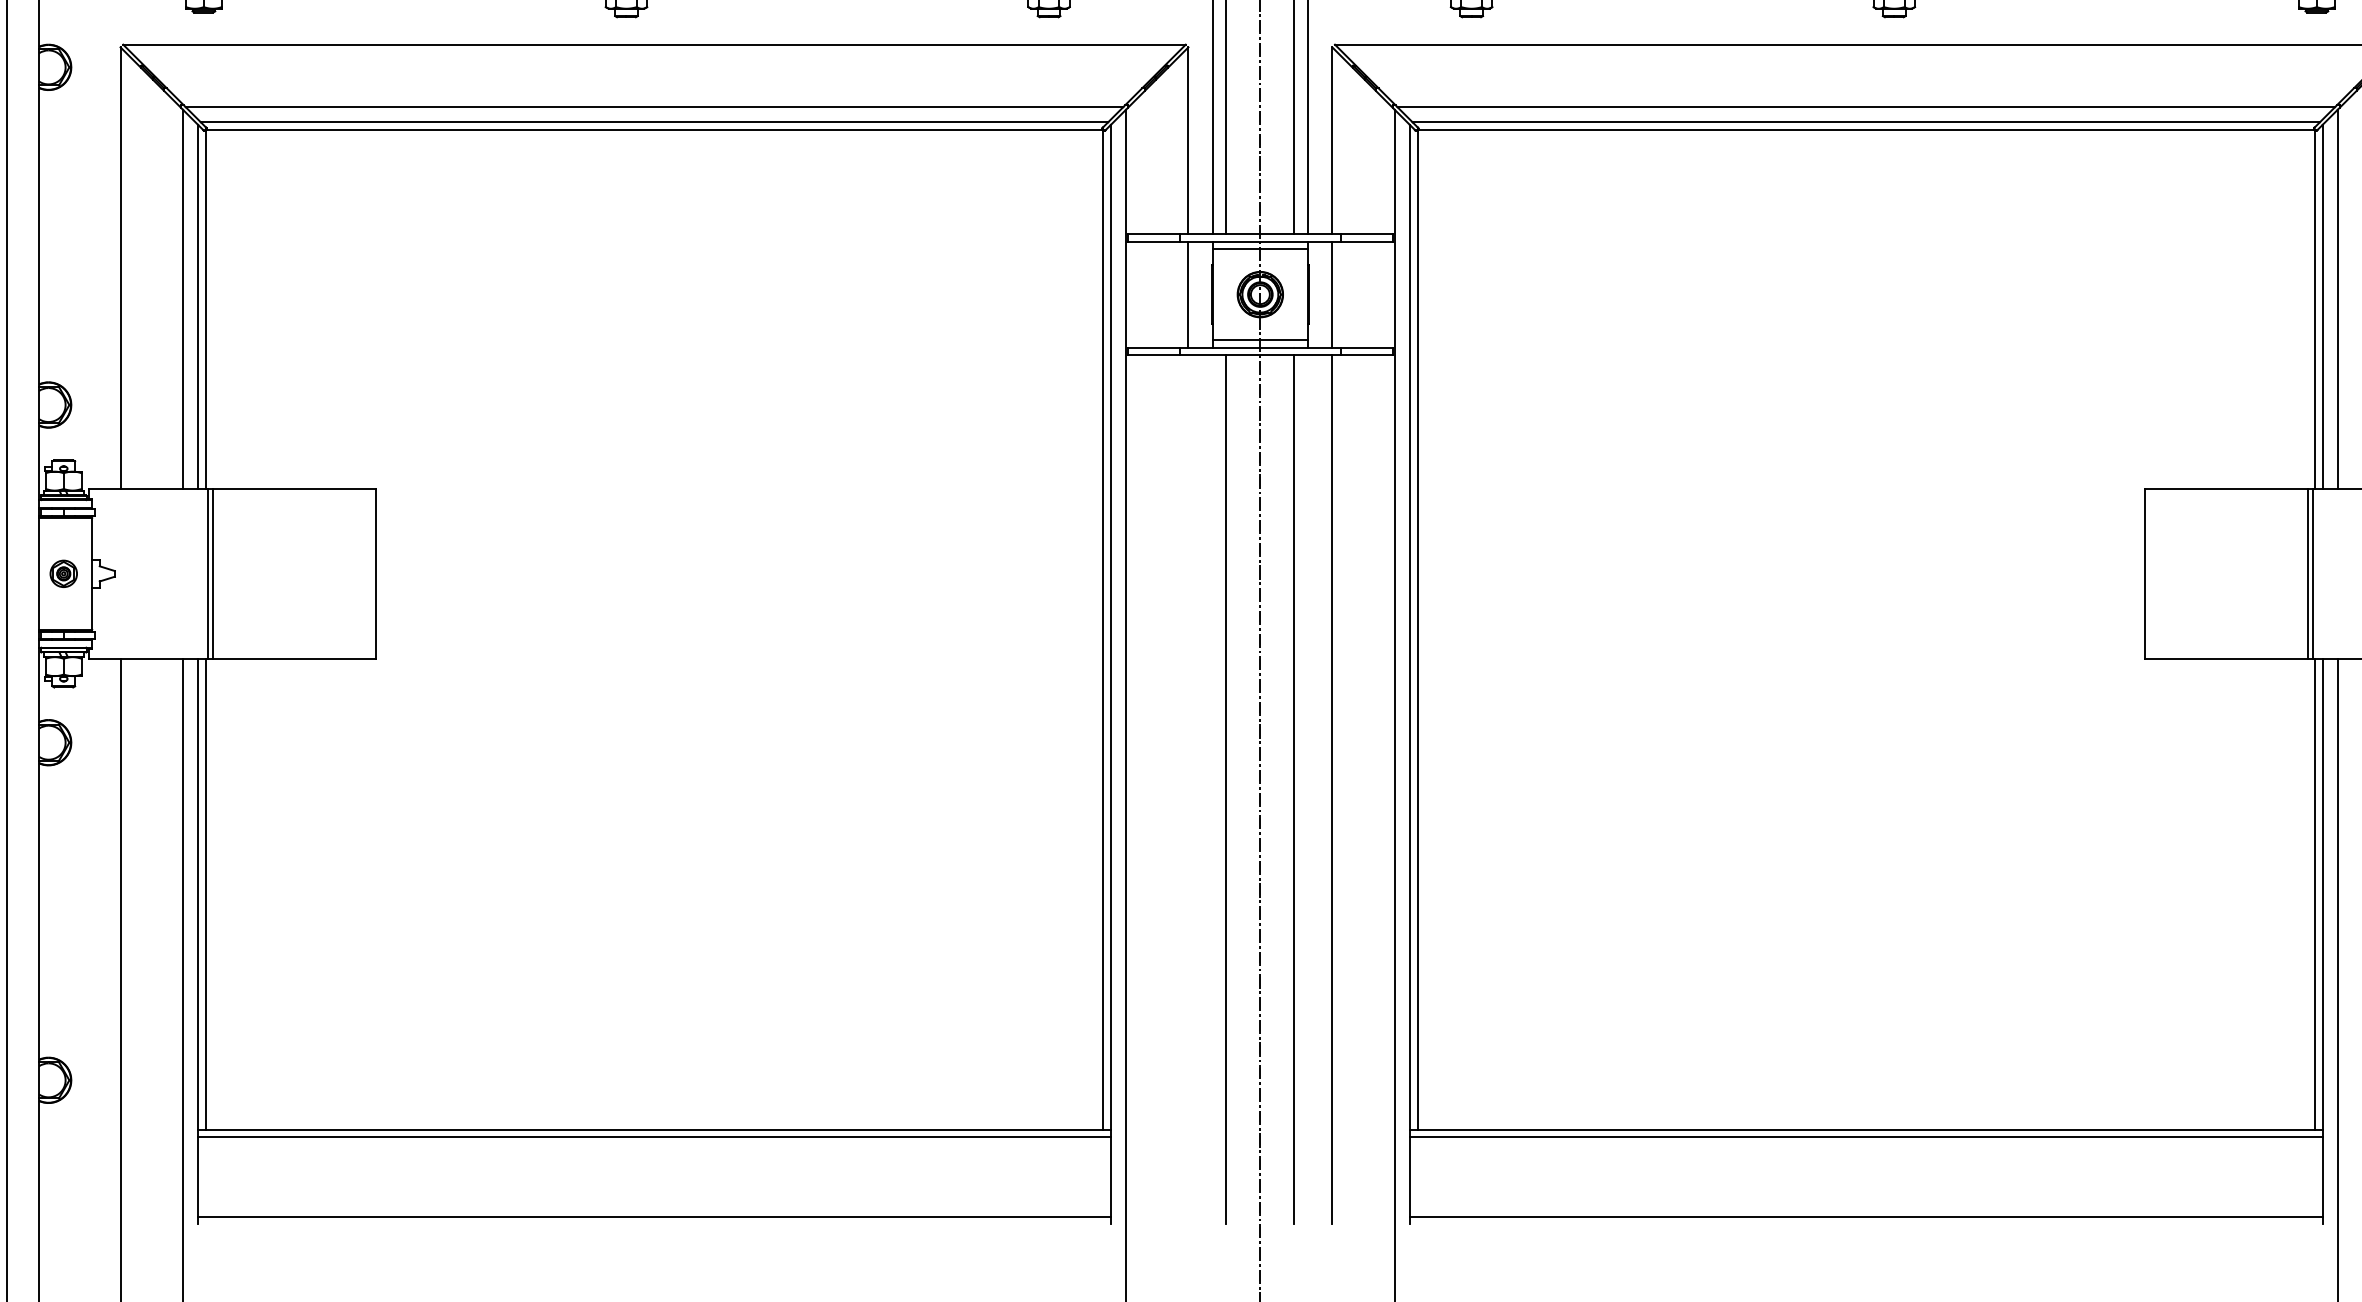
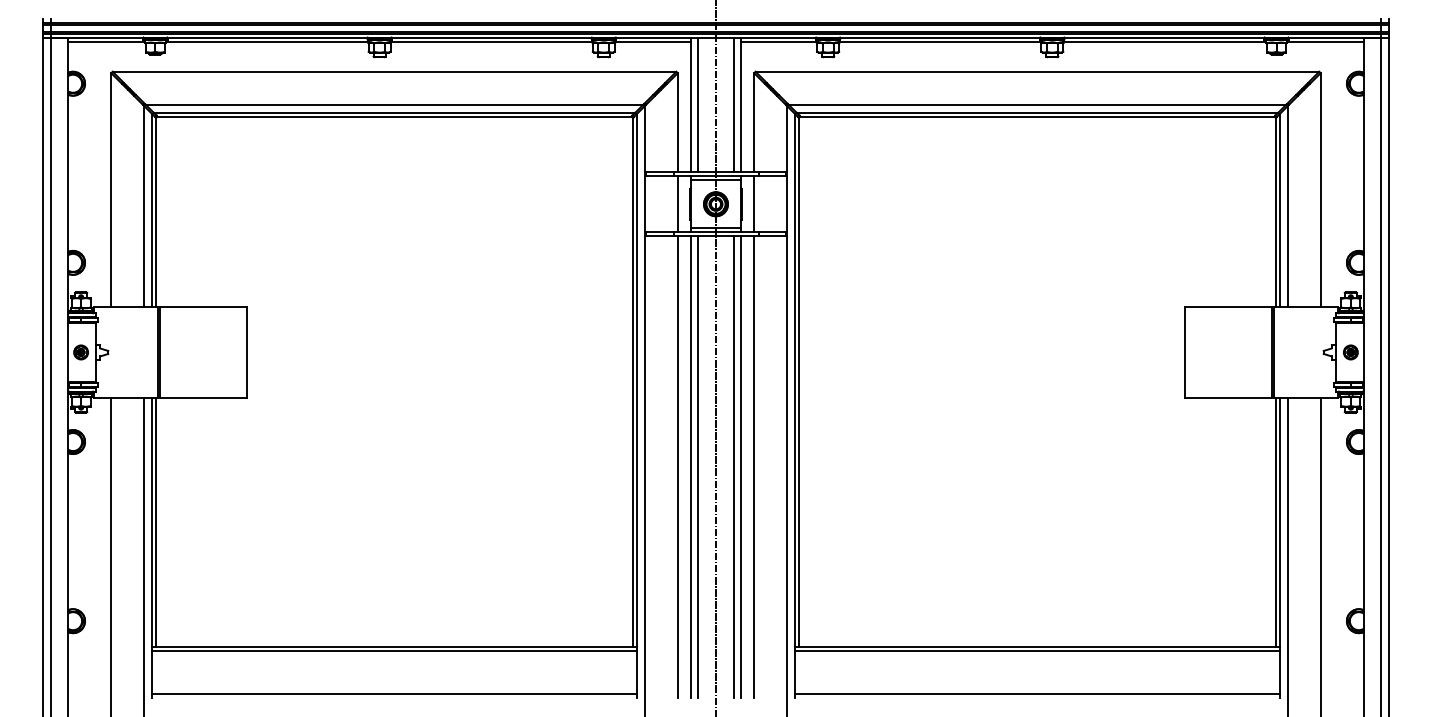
line: (1187, 788) -> (677, 466), added
line: (1212, 788) -> (690, 466), added
line: (1308, 788) -> (741, 466), added

